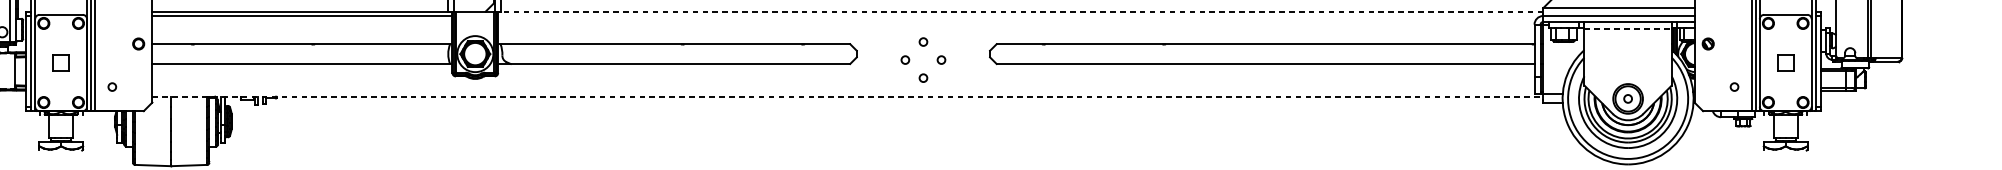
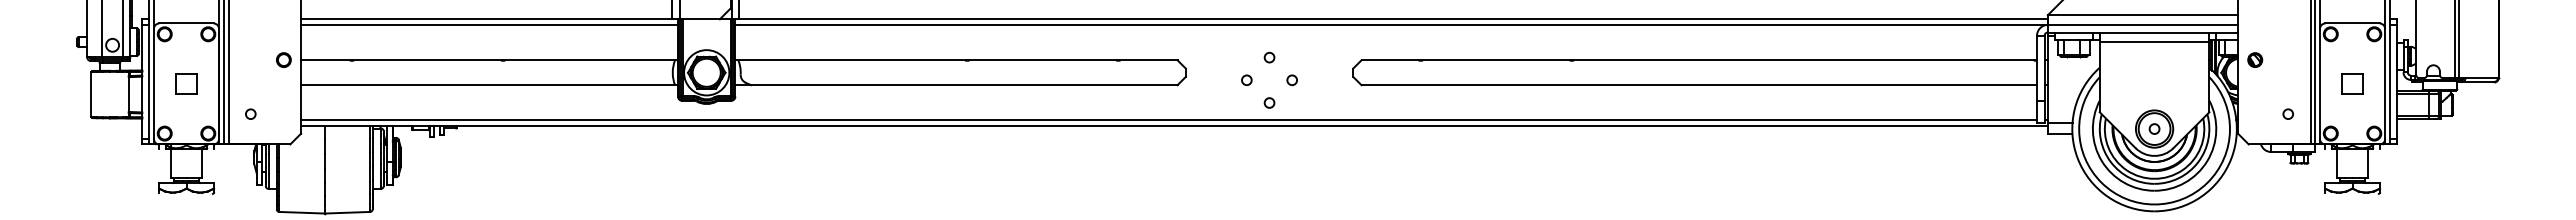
line: (1021, 11) -> (1392, 19), dashed -> solid
line: (1019, 16) -> (1390, 25), added
line: (1628, 29) -> (2154, 41), dashed -> solid
line: (843, 92) -> (1168, 120), added
line: (847, 96) -> (1174, 126), dashed -> solid

